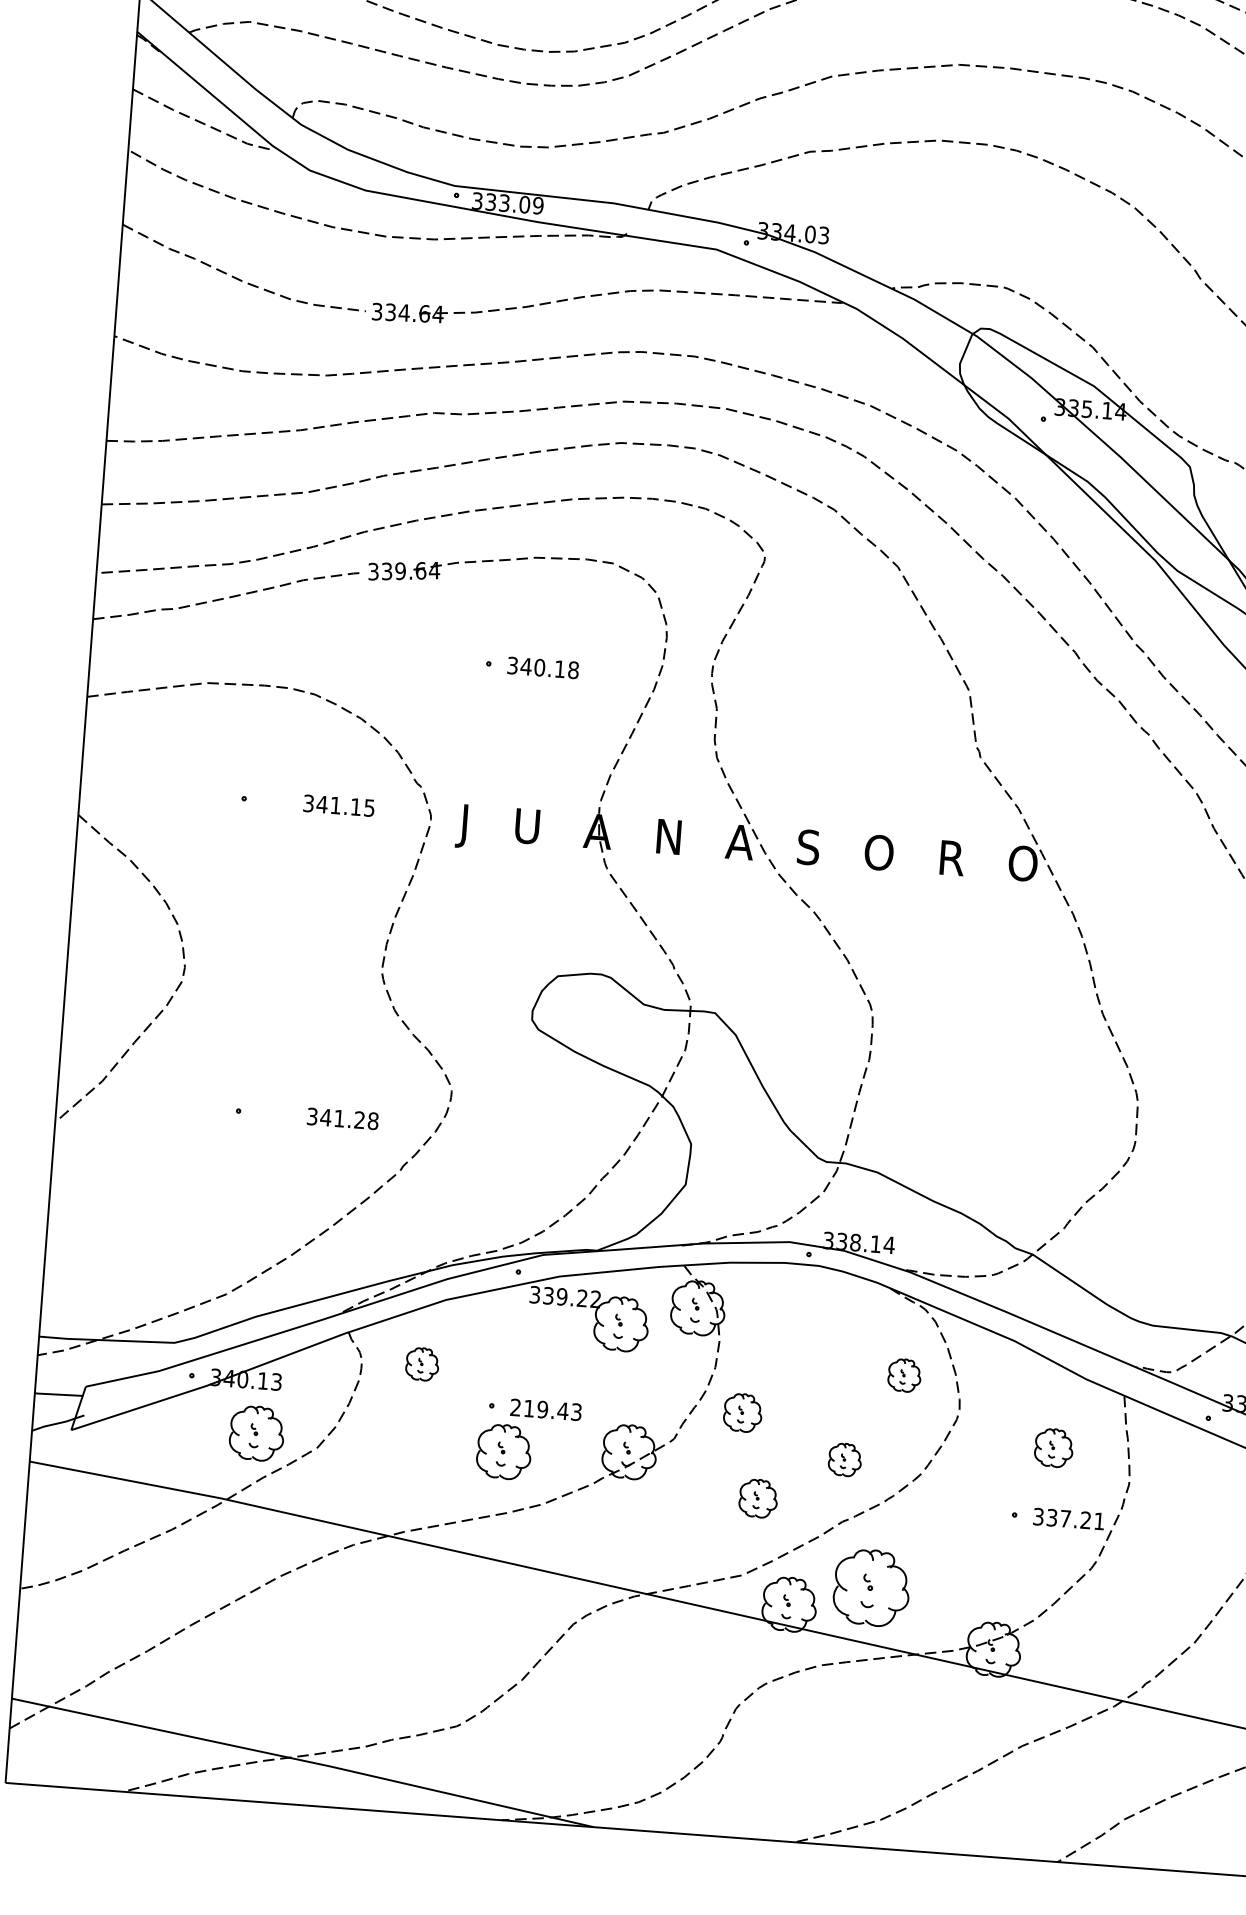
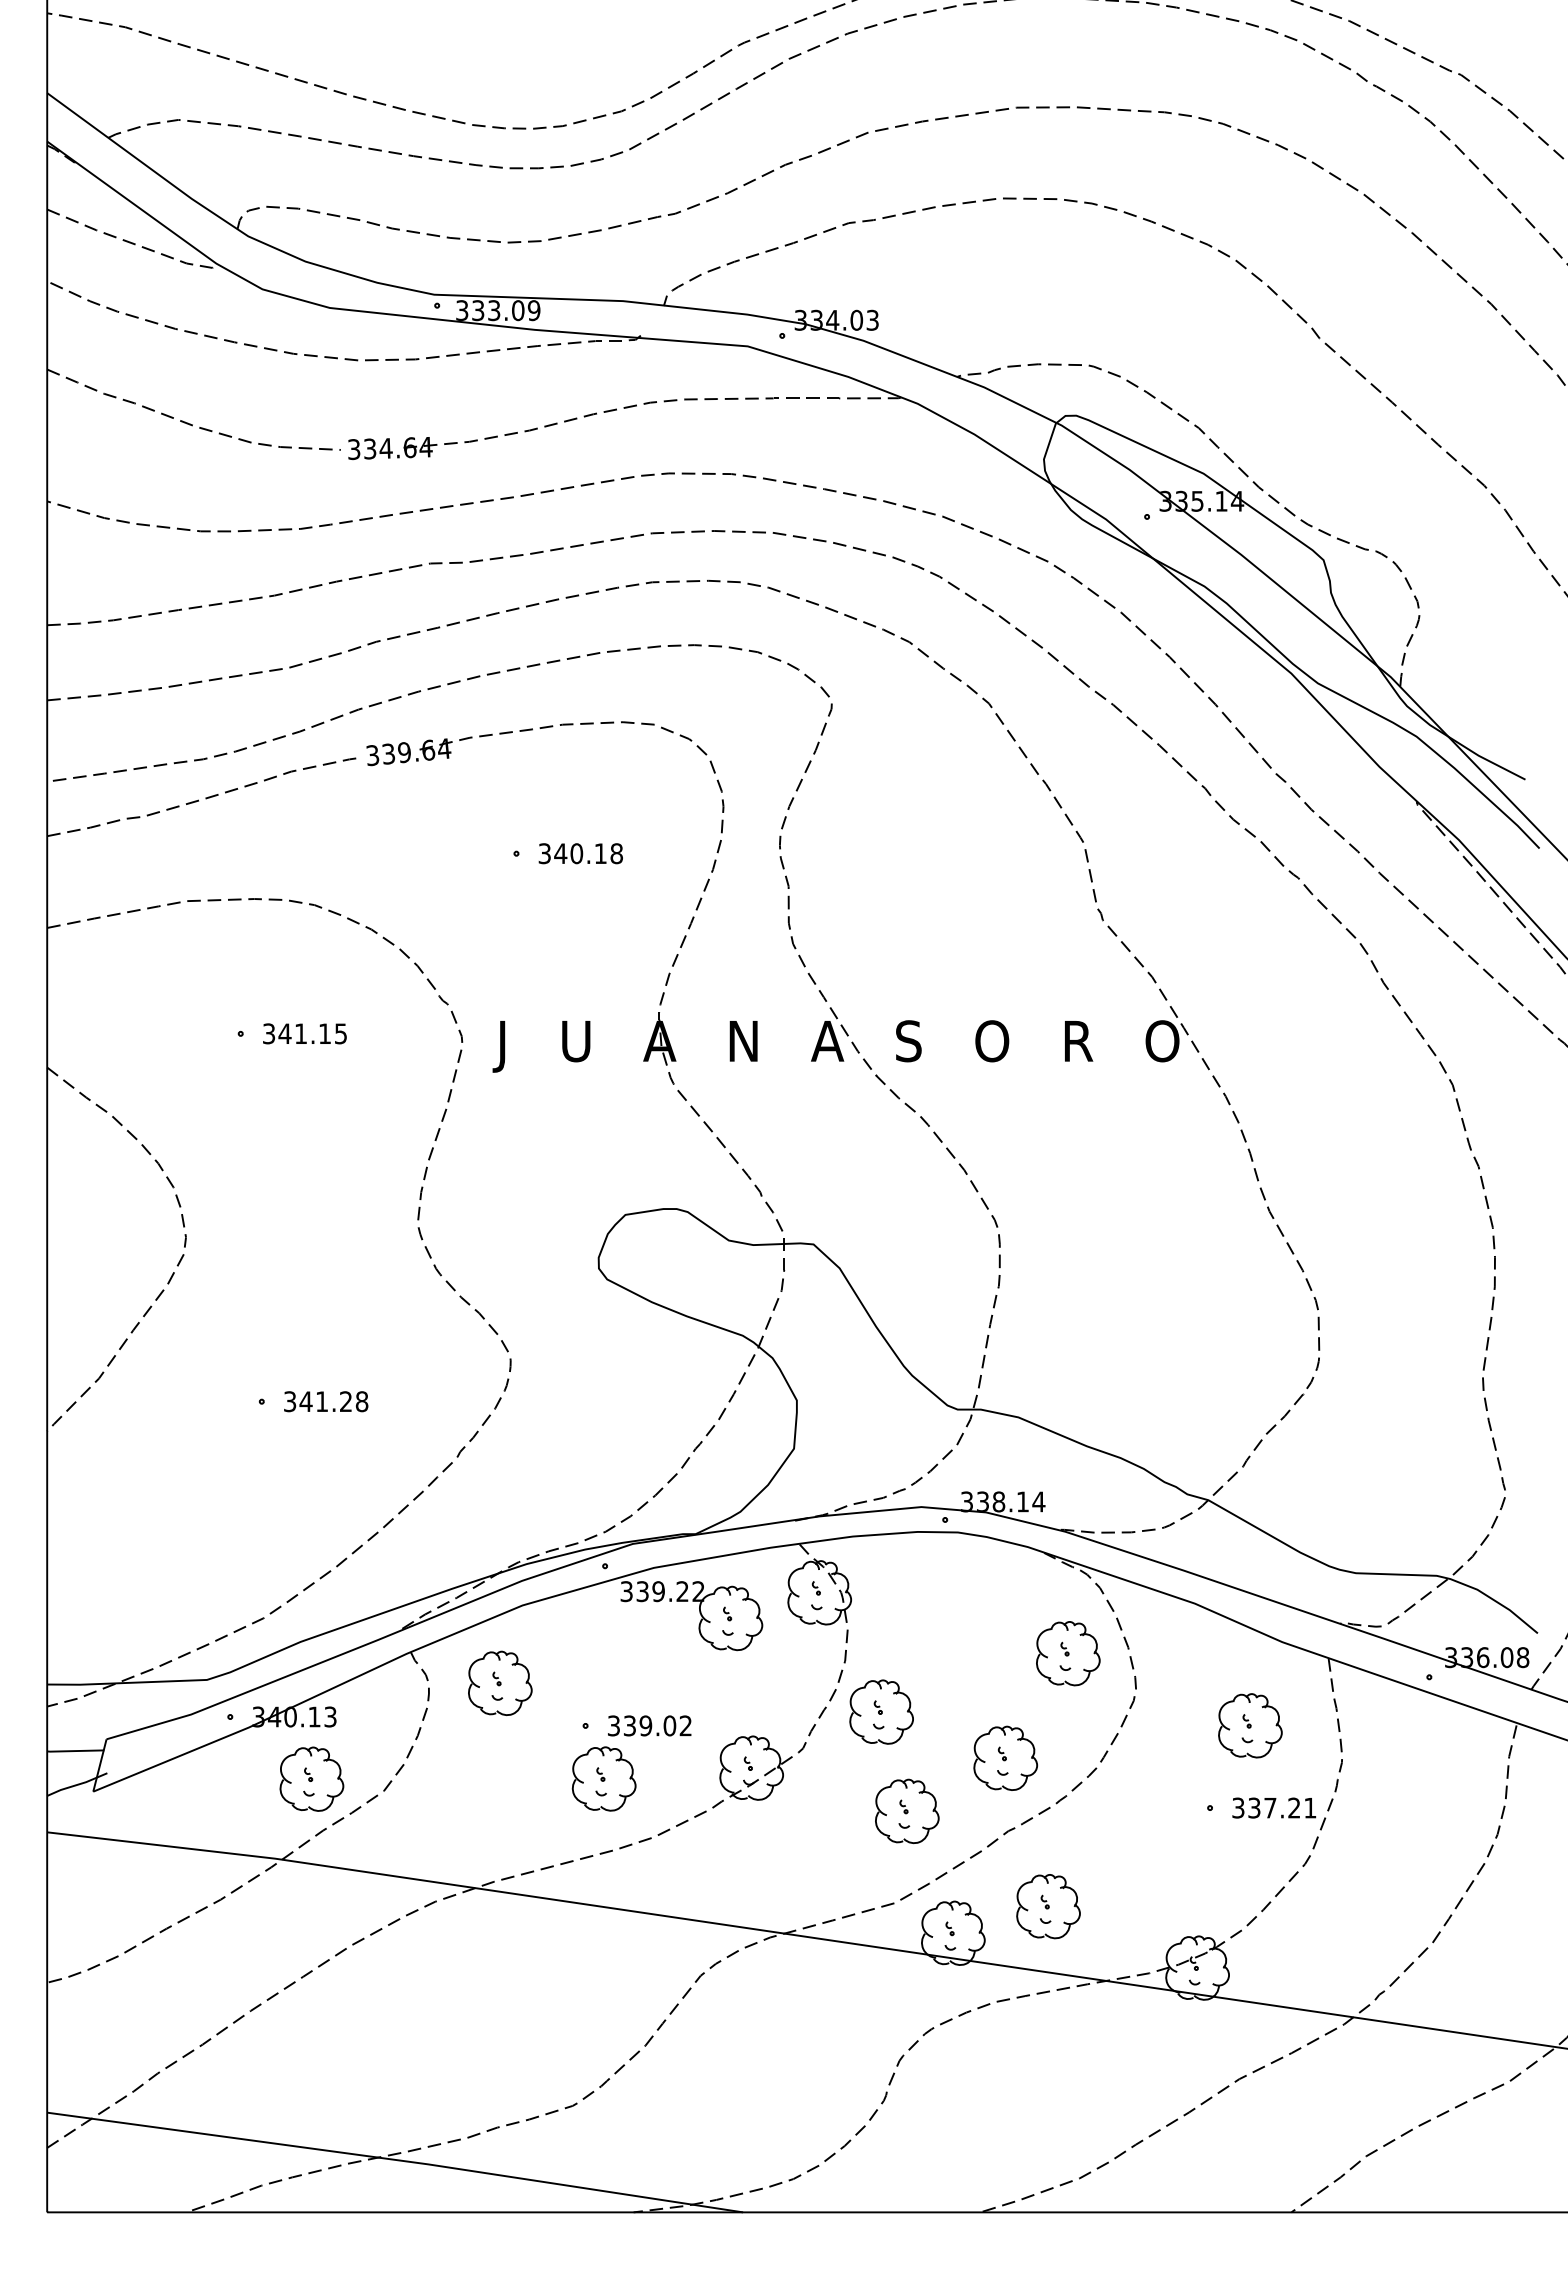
text: (338, 805) -> (304, 1033), moved
text: (343, 1118) -> (326, 1401), moved
part: (422, 1363) -> (500, 1682), size x1.67
part: (904, 1375) -> (1068, 1653), size x1.67
text: (545, 1409) -> (649, 1725), 219.43 -> 339.02
part: (742, 1412) -> (881, 1711), size x1.43
part: (1054, 1447) -> (1250, 1725), size x1.43
part: (844, 1459) -> (1005, 1757), size x1.67
part: (758, 1498) -> (907, 1811), size x1.43
part: (871, 1587) -> (1048, 1906), size x0.71

